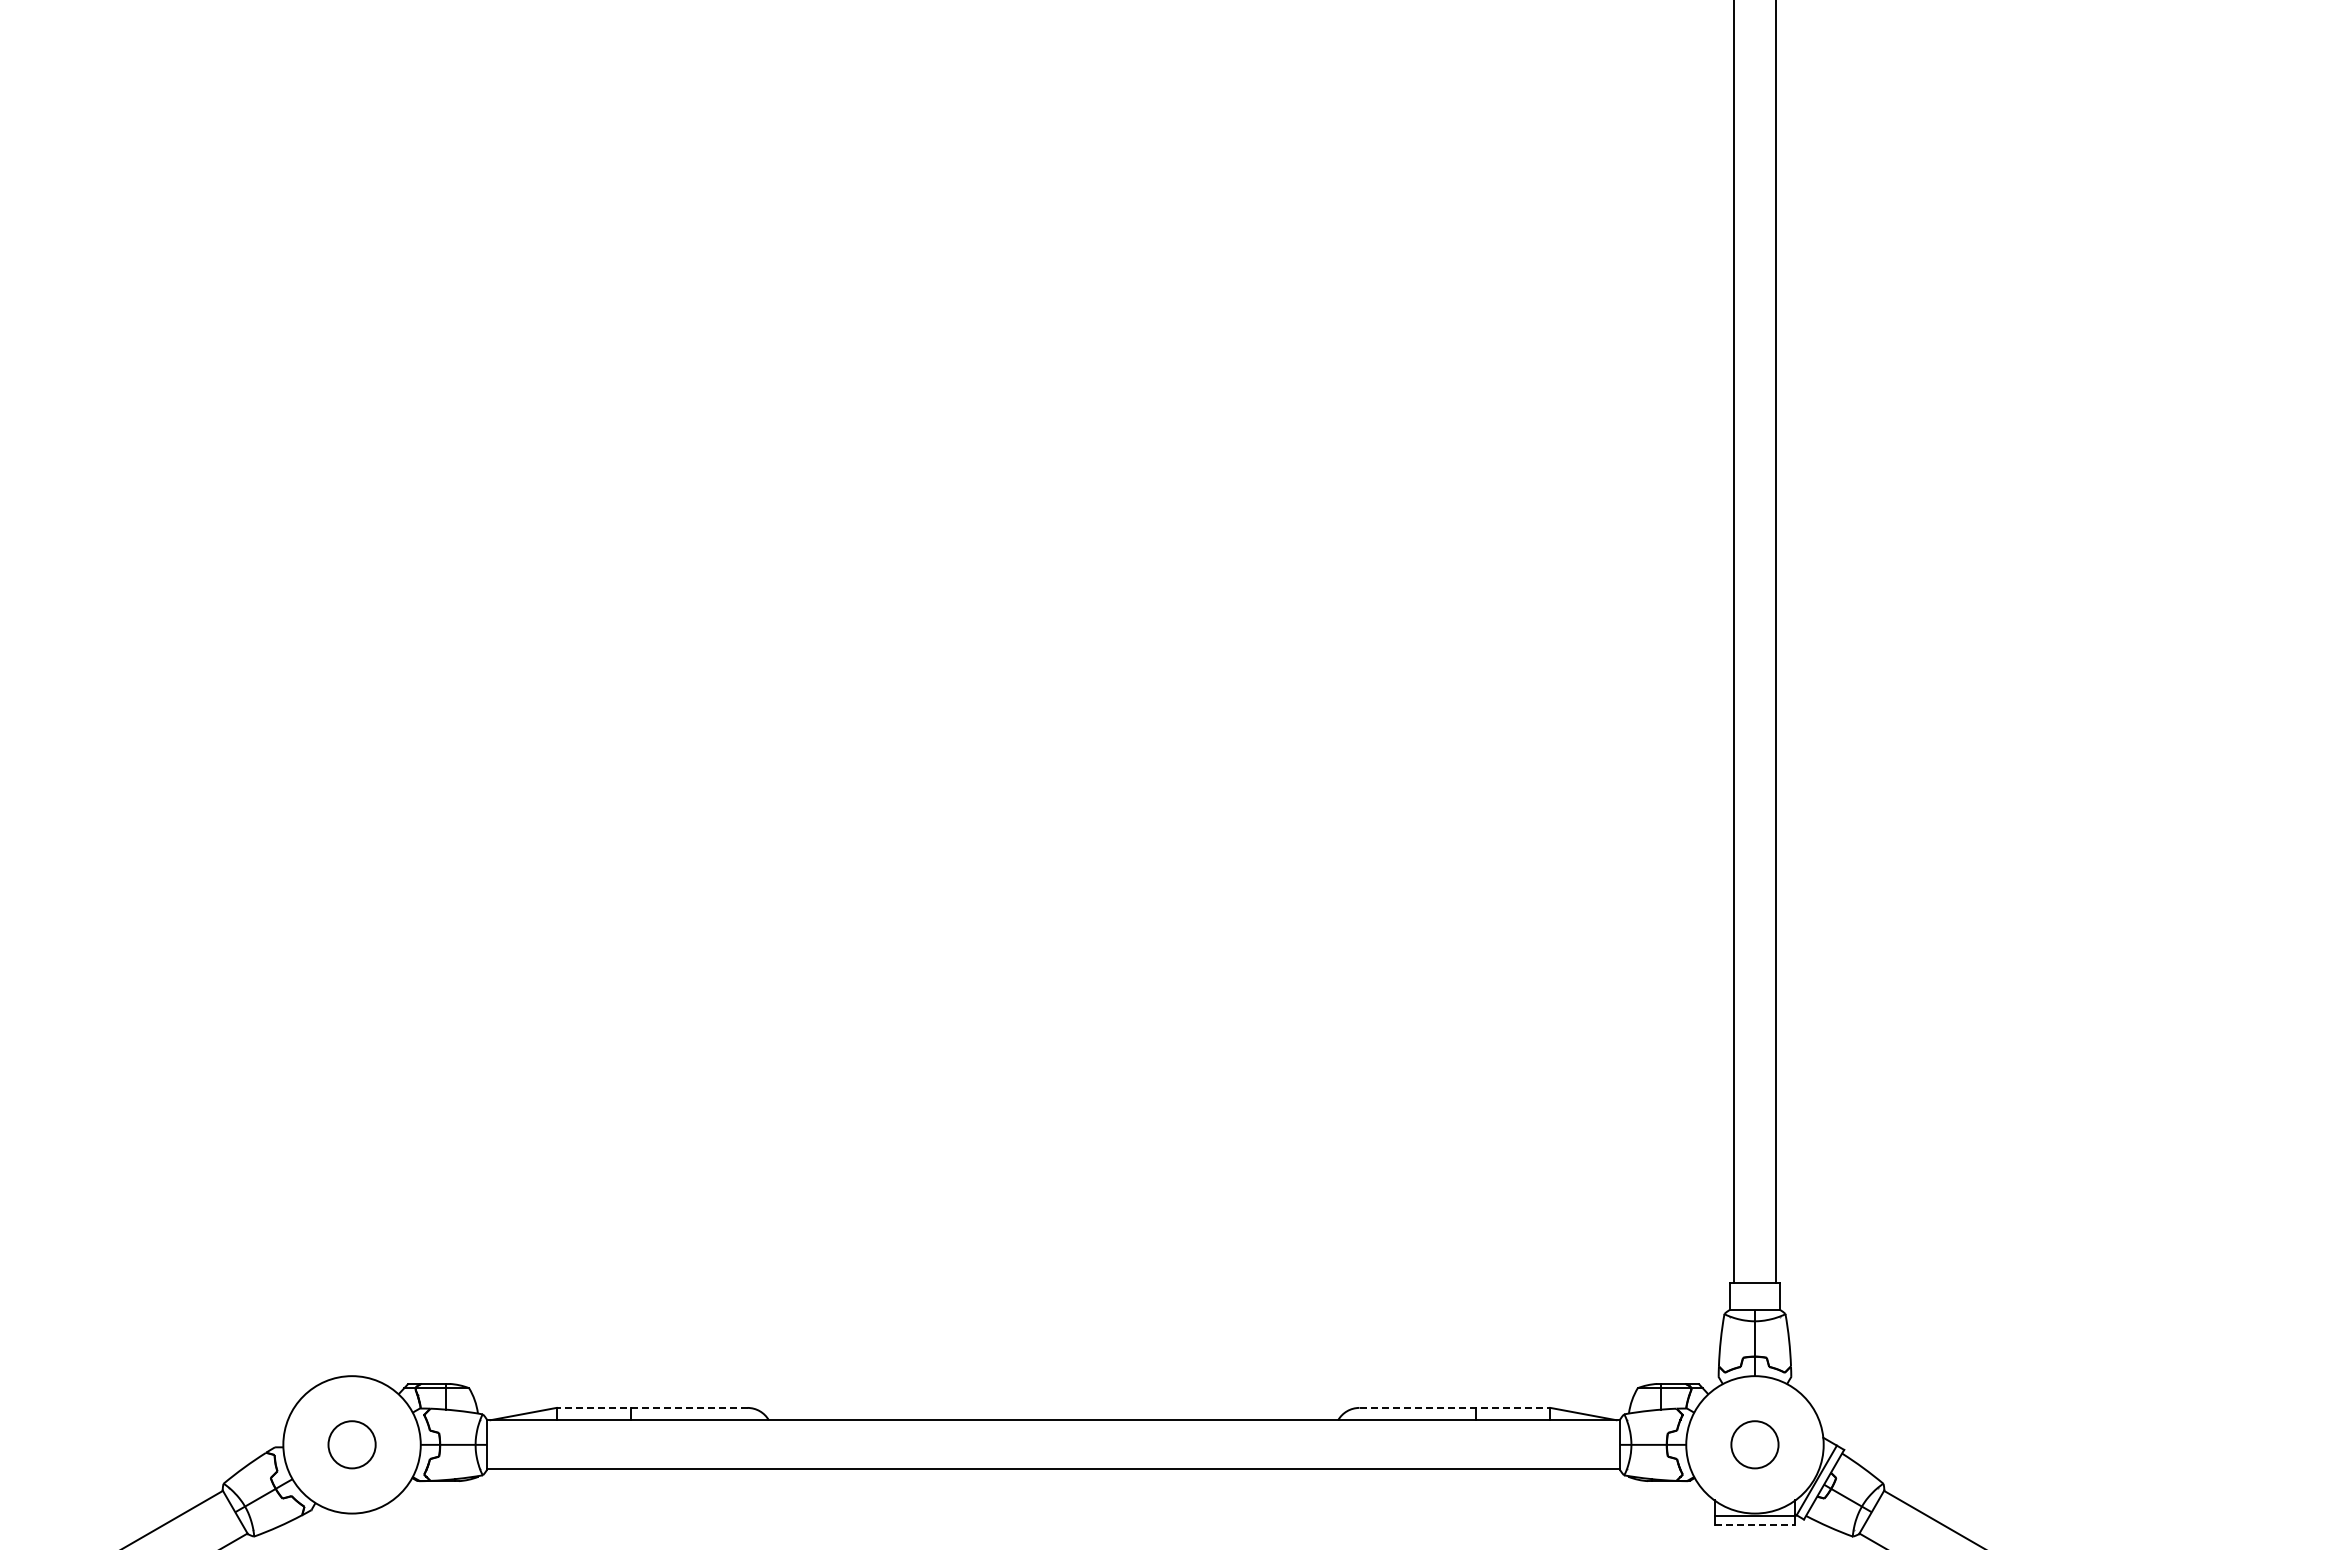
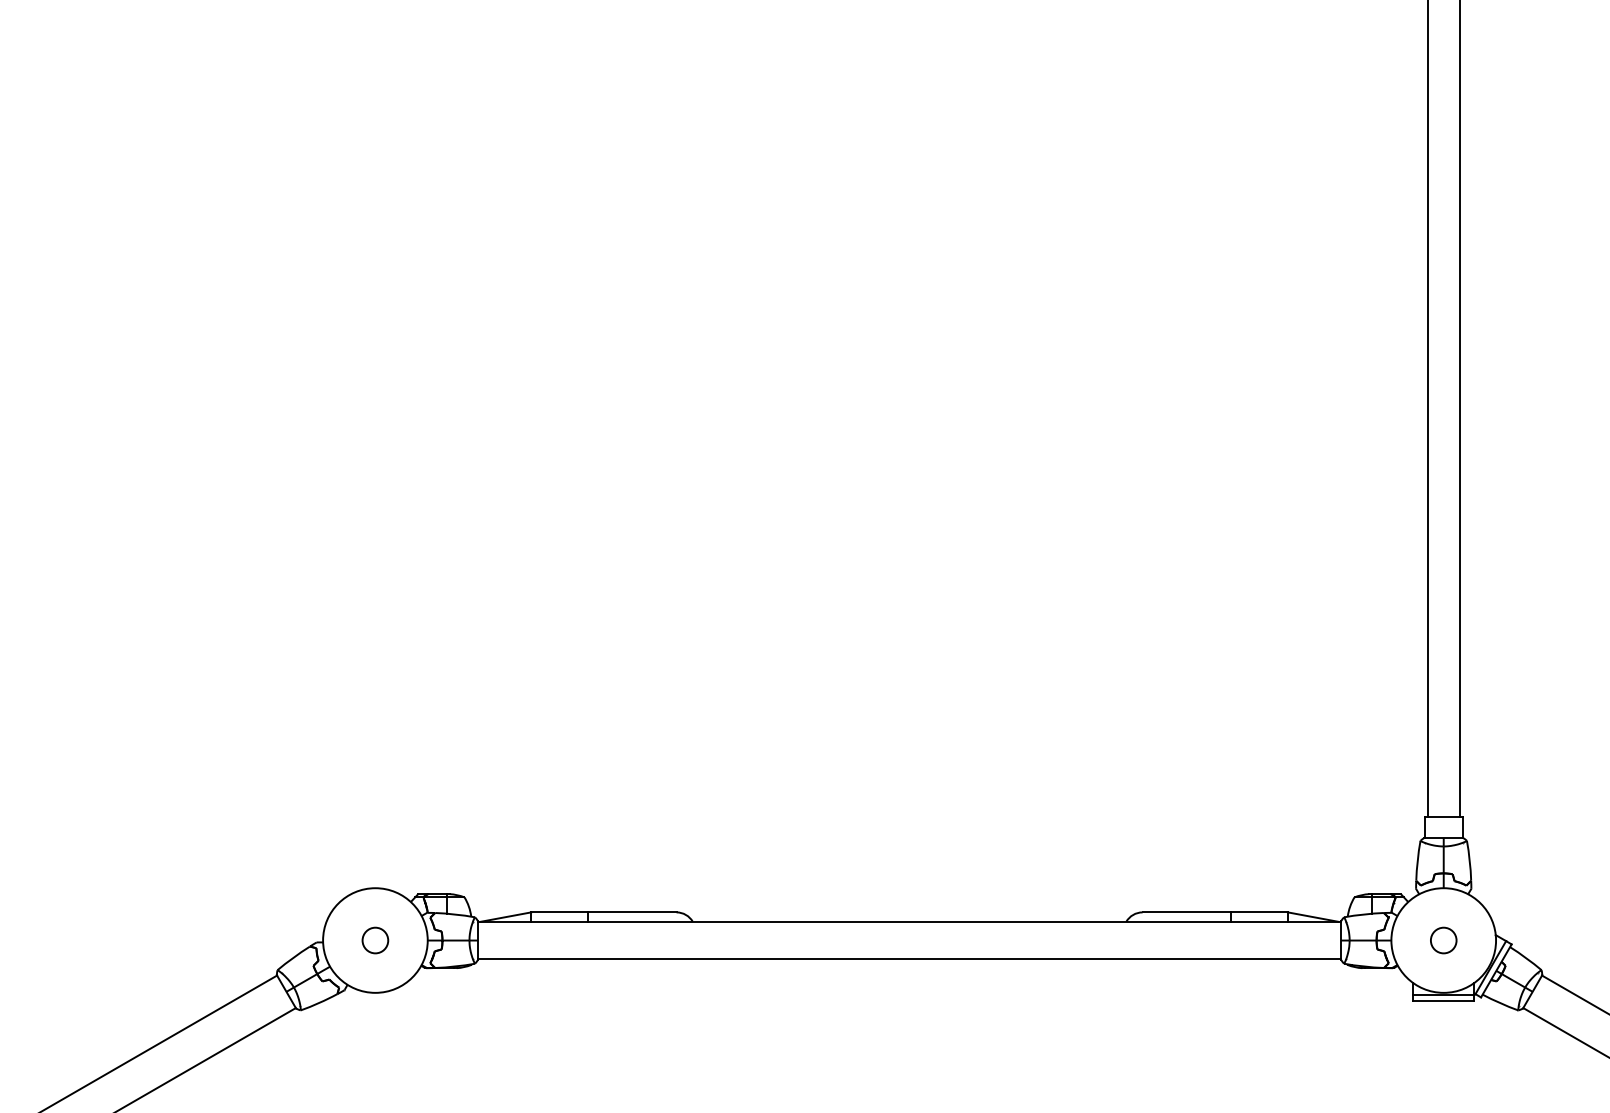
line: (651, 1407) -> (603, 912), dashed -> solid
line: (1455, 1407) -> (1215, 912), dashed -> solid
circle: (351, 1444) -> (374, 940), size x0.71
circle: (1754, 1444) -> (1443, 940), size x0.71
line: (1755, 1524) -> (1444, 1001), dashed -> solid

